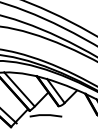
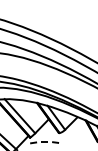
line: (46, 114) -> (46, 141), solid -> dashed

